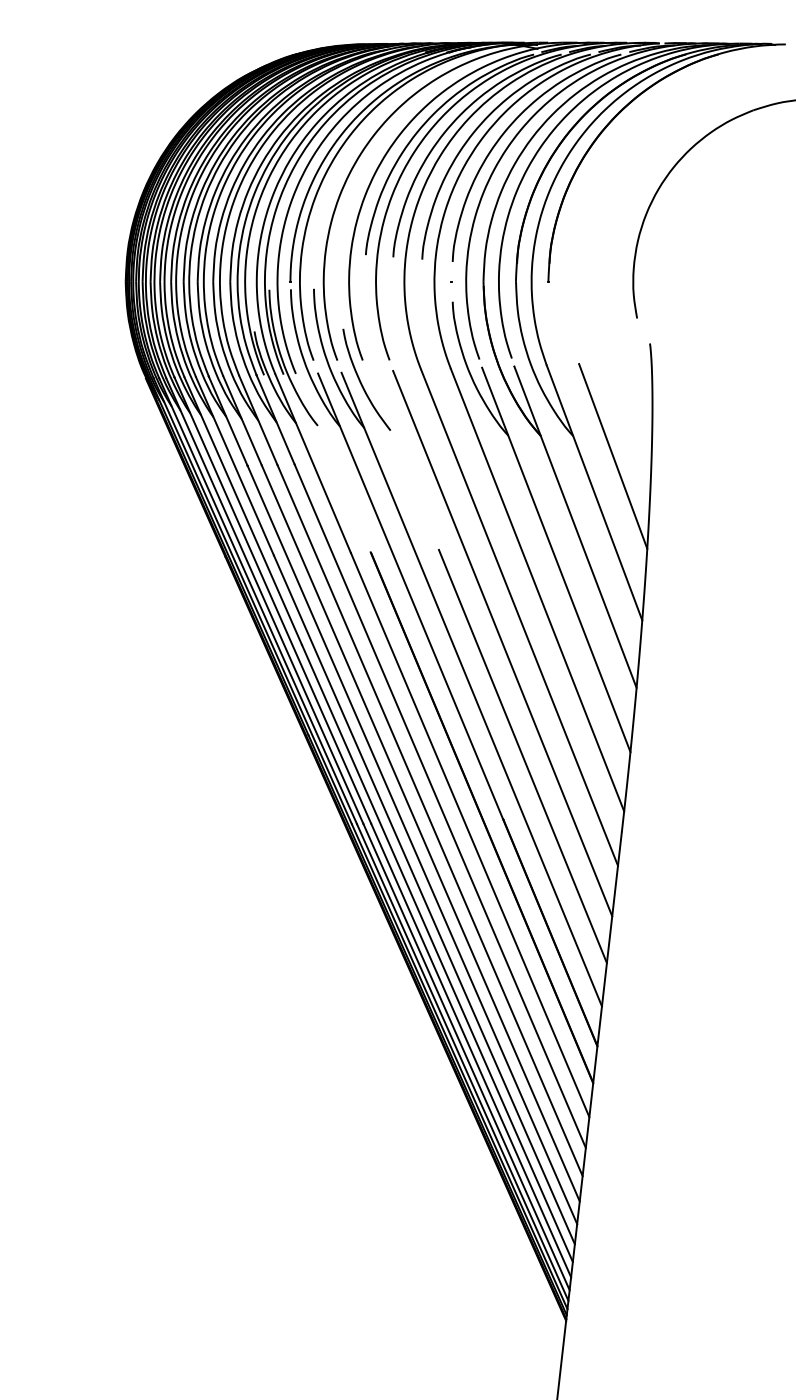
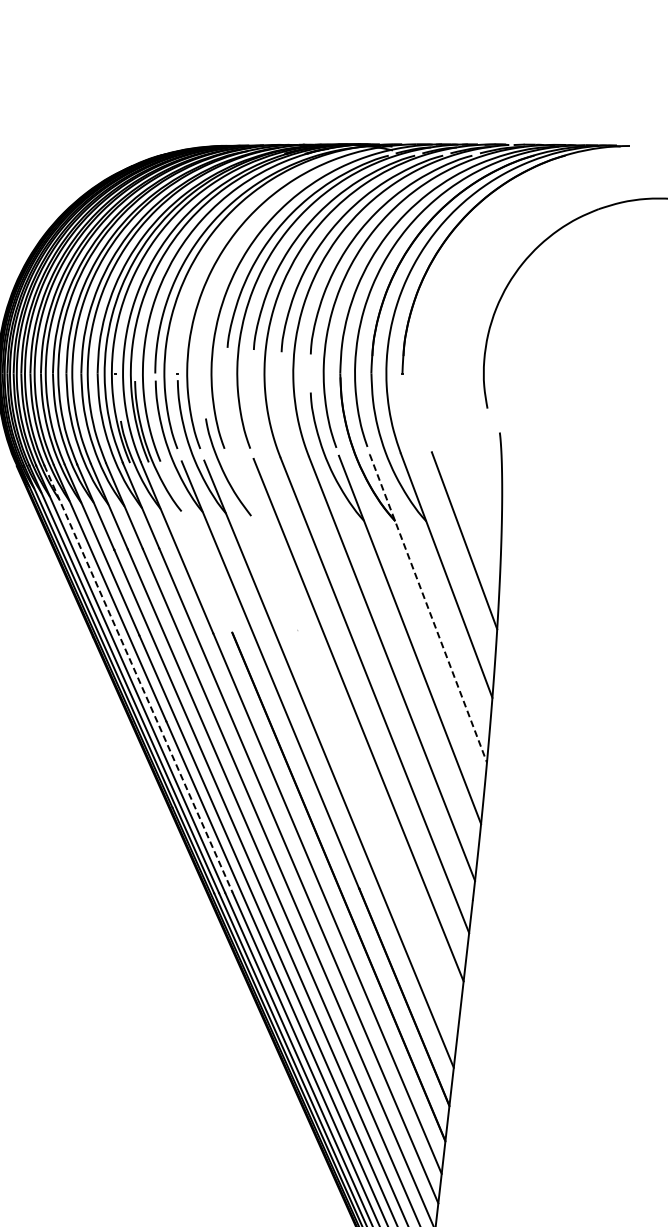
line: (575, 527) -> (428, 608), solid -> dashed
line: (272, 600) -> (138, 678), solid -> dashed
line: (522, 756) -> (377, 828), removed

